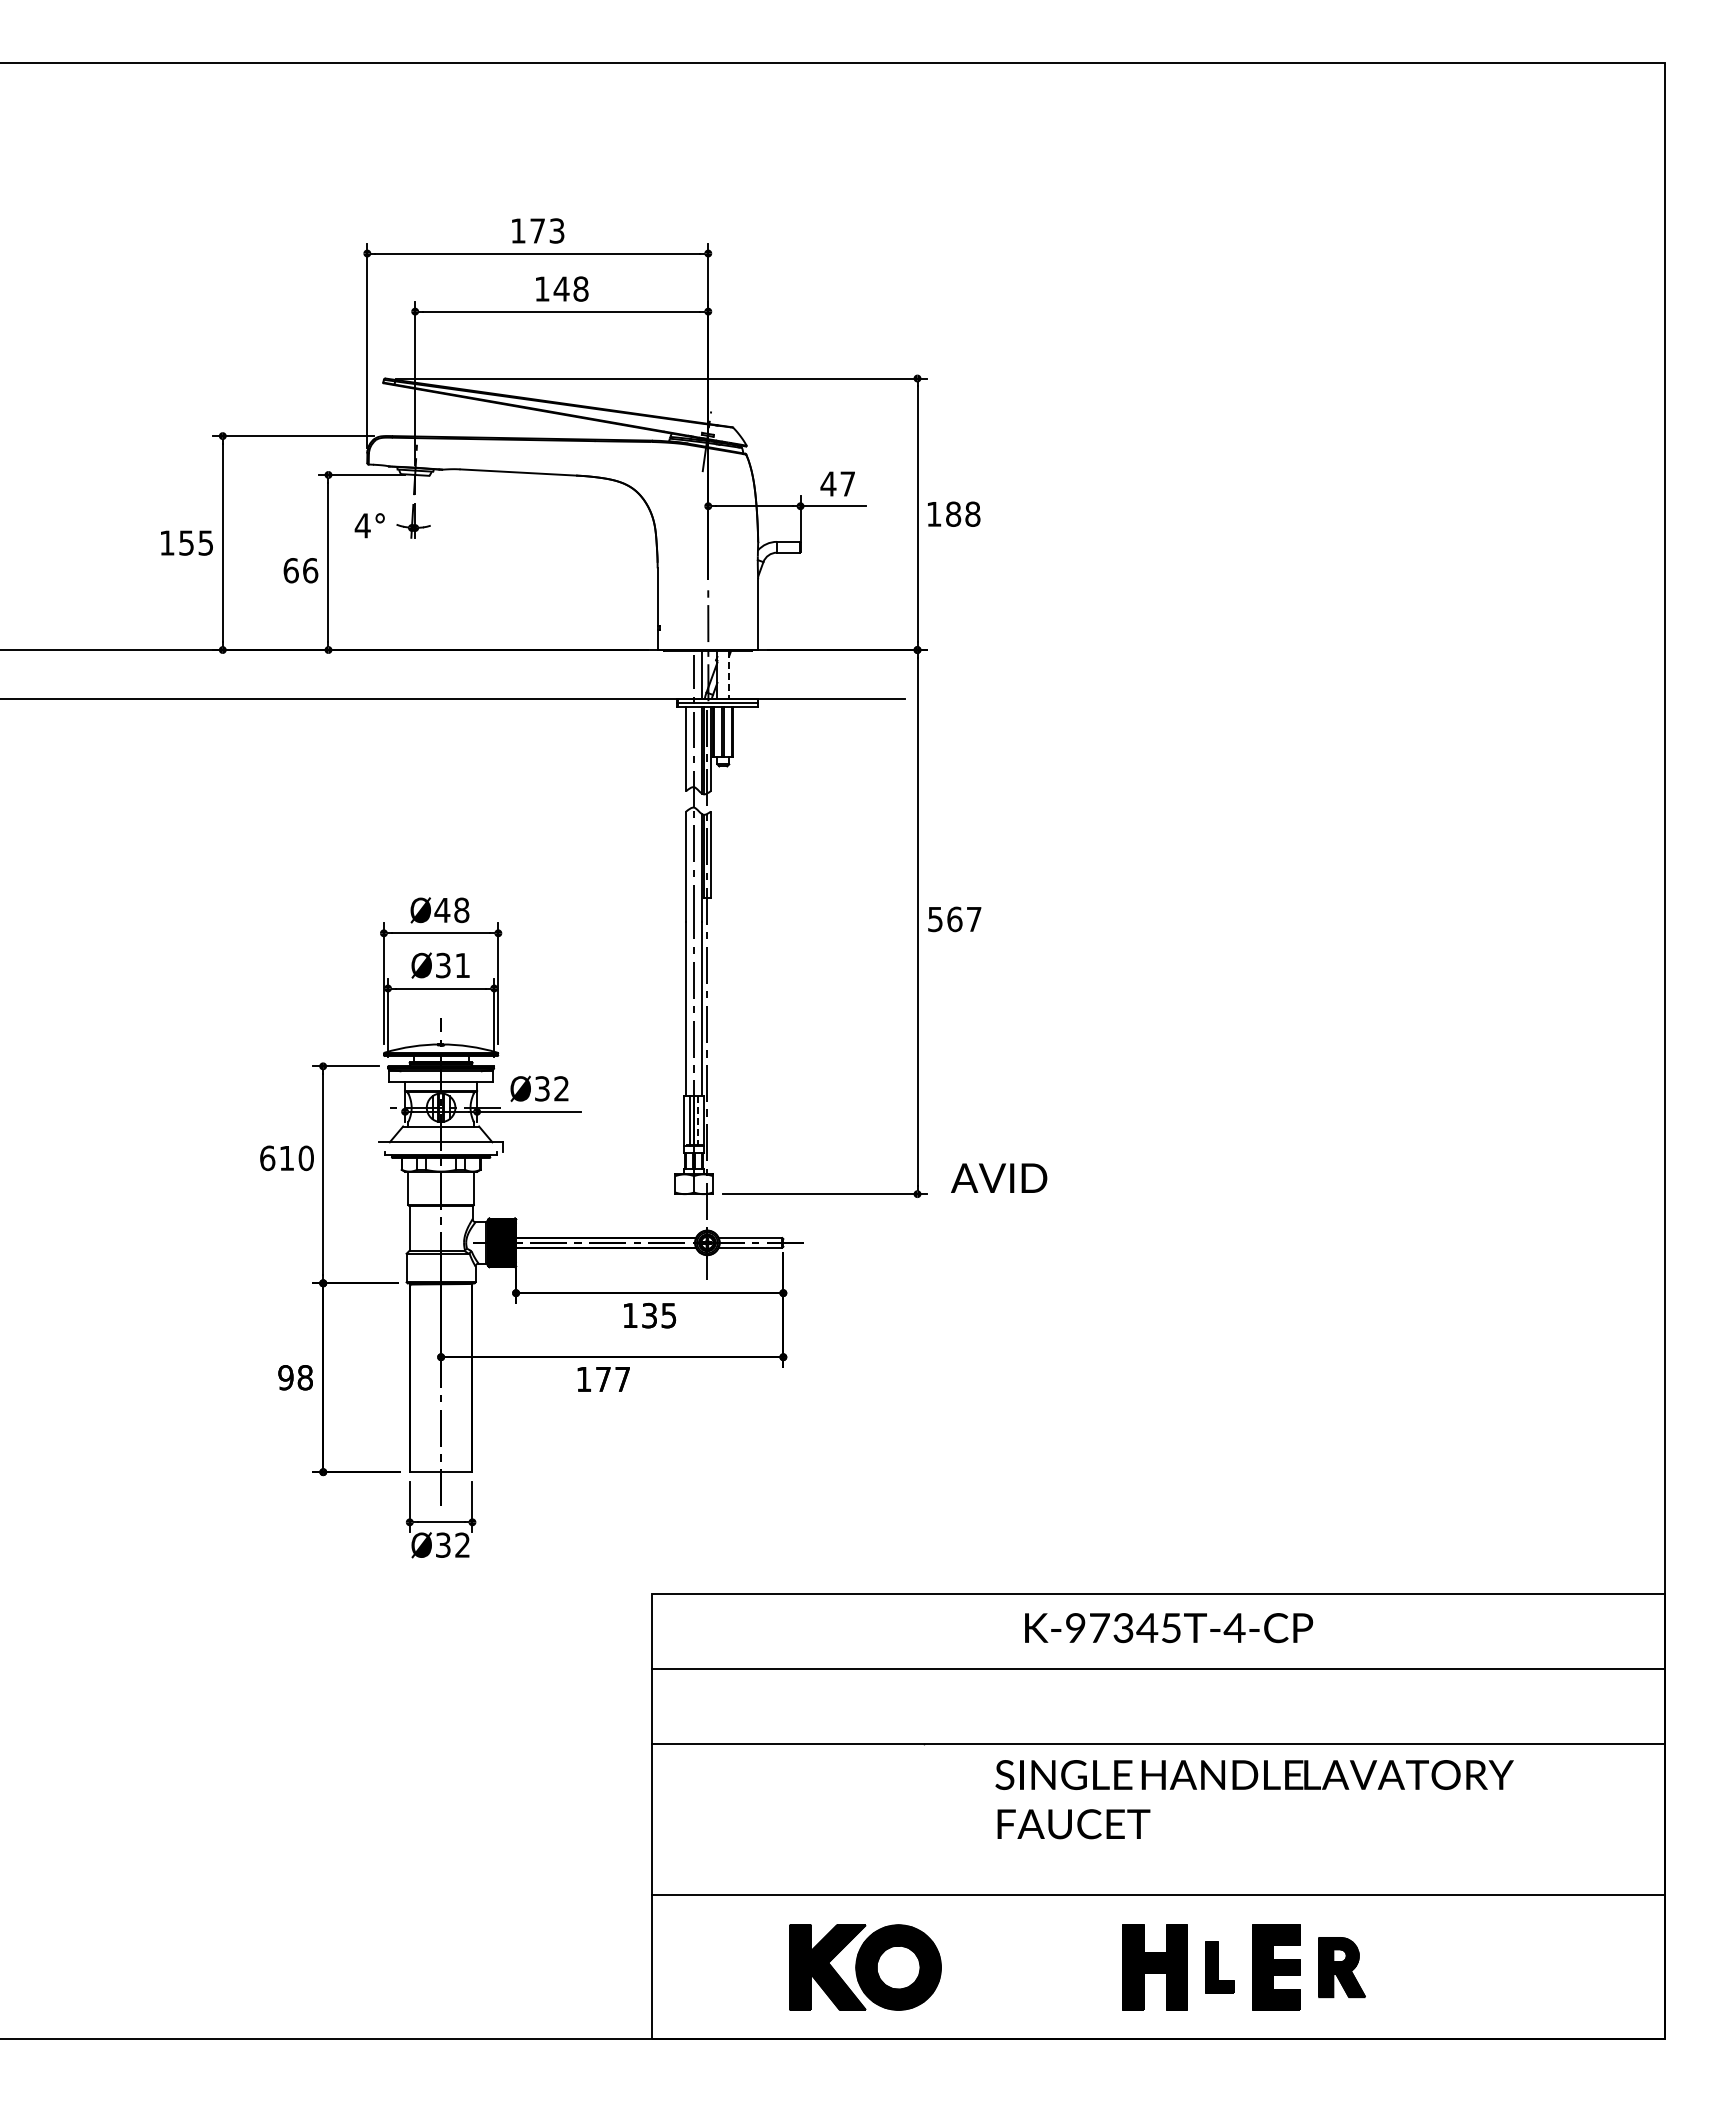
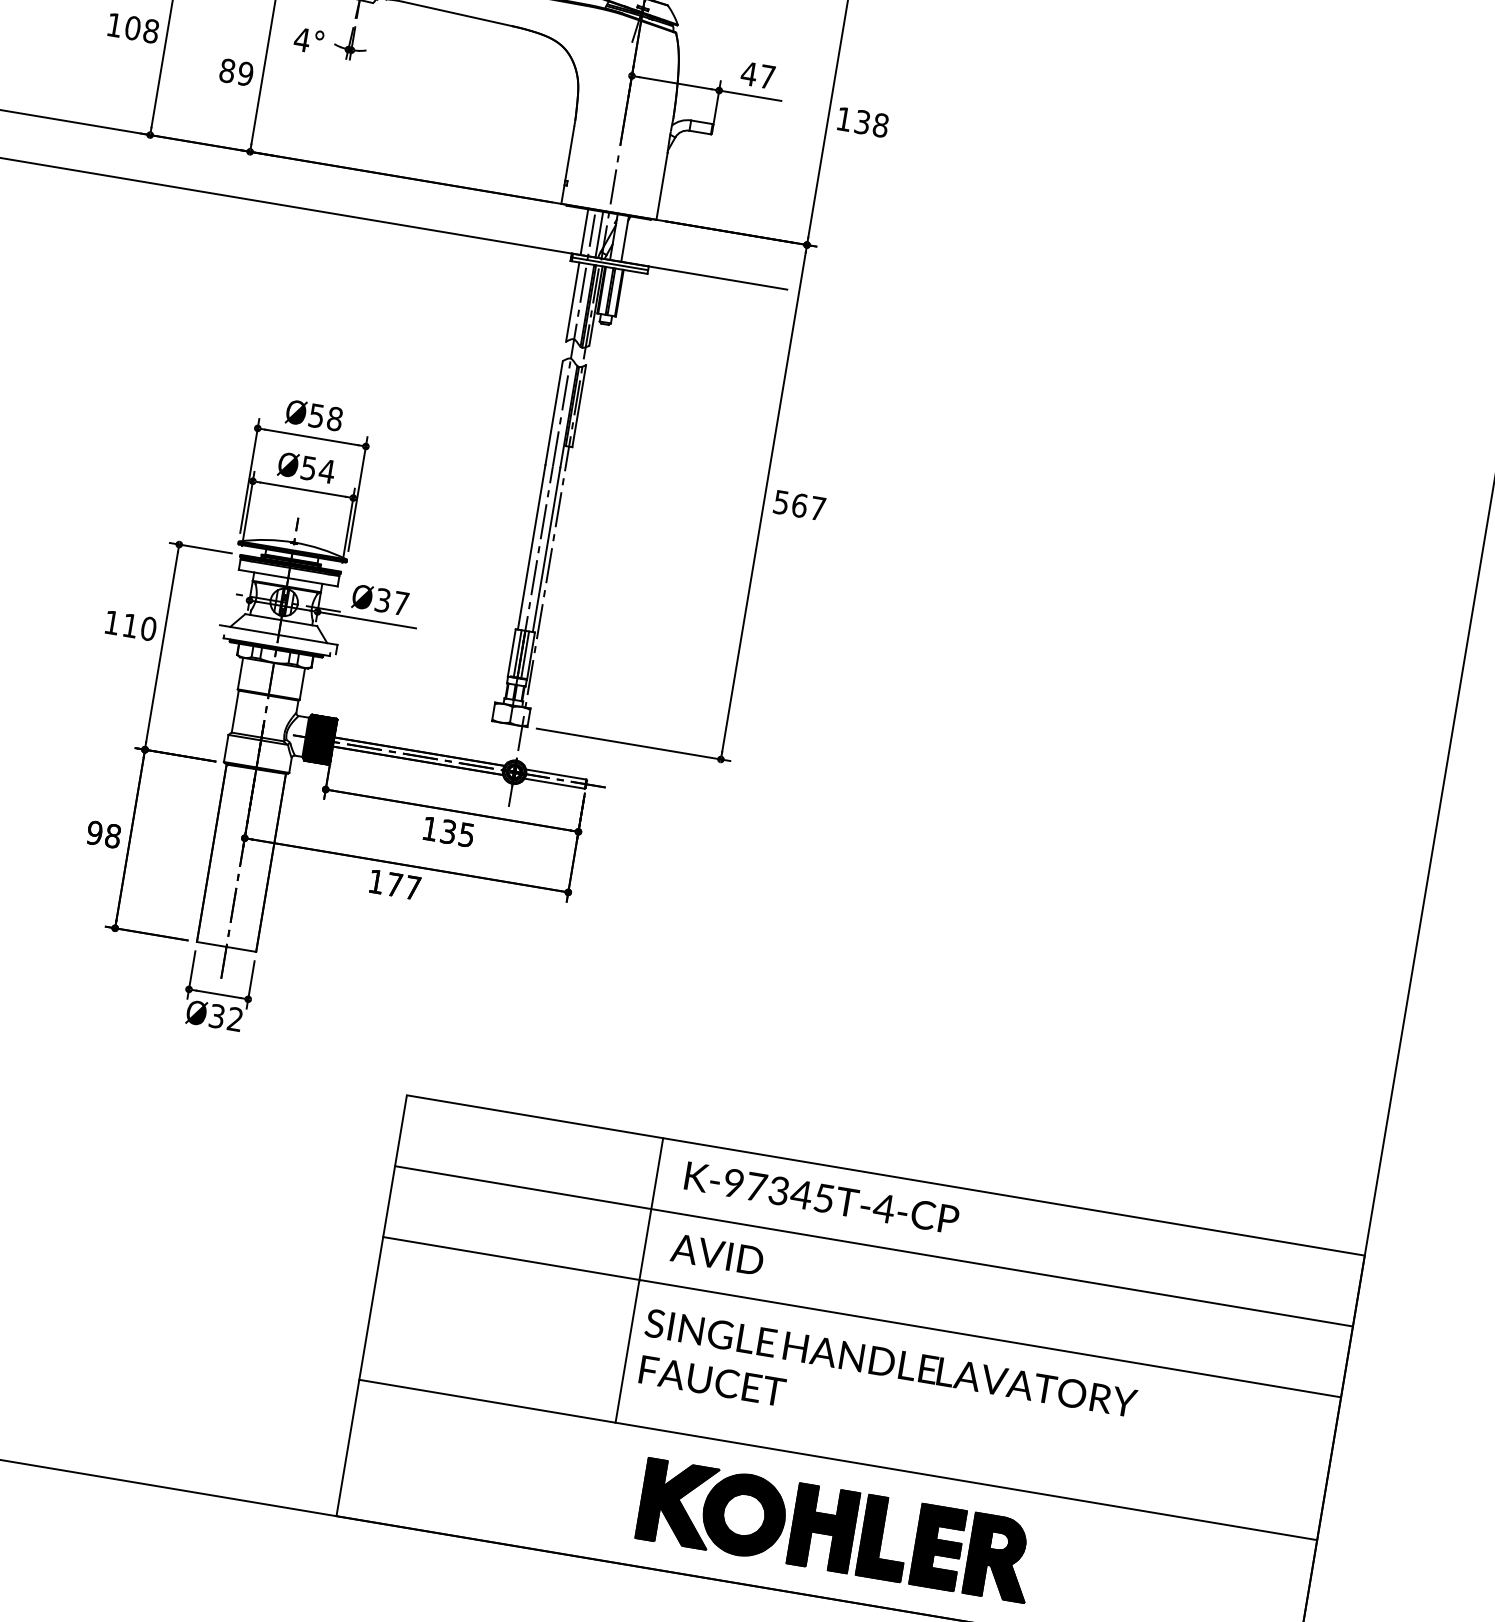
text: (953, 513) -> (862, 121), 188 -> 138
text: (196, 542) -> (142, 29), 155 -> 108
text: (300, 570) -> (236, 72), 66 -> 89
line: (686, 675) -> (584, 232), added
line: (729, 675) -> (625, 239), dashed -> solid
text: (442, 910) -> (316, 416), Ø48 -> Ø58
text: (453, 964) -> (318, 468), Ø31 -> Ø54
text: (561, 1088) -> (401, 603), Ø32 -> Ø37
line: (698, 1121) -> (525, 656), dashed -> solid
text: (267, 1158) -> (112, 622), 610 -> 110
text: (999, 1177) -> (717, 1253), moved
text: (1169, 1628) -> (822, 1198), moved
line: (923, 1743) -> (639, 1279), added
text: (1254, 1799) -> (887, 1386), moved
part: (865, 1967) -> (712, 1509), moved
part: (1220, 1967) -> (885, 1538), size x1.67
part: (1341, 1967) -> (999, 1557), size x1.43

